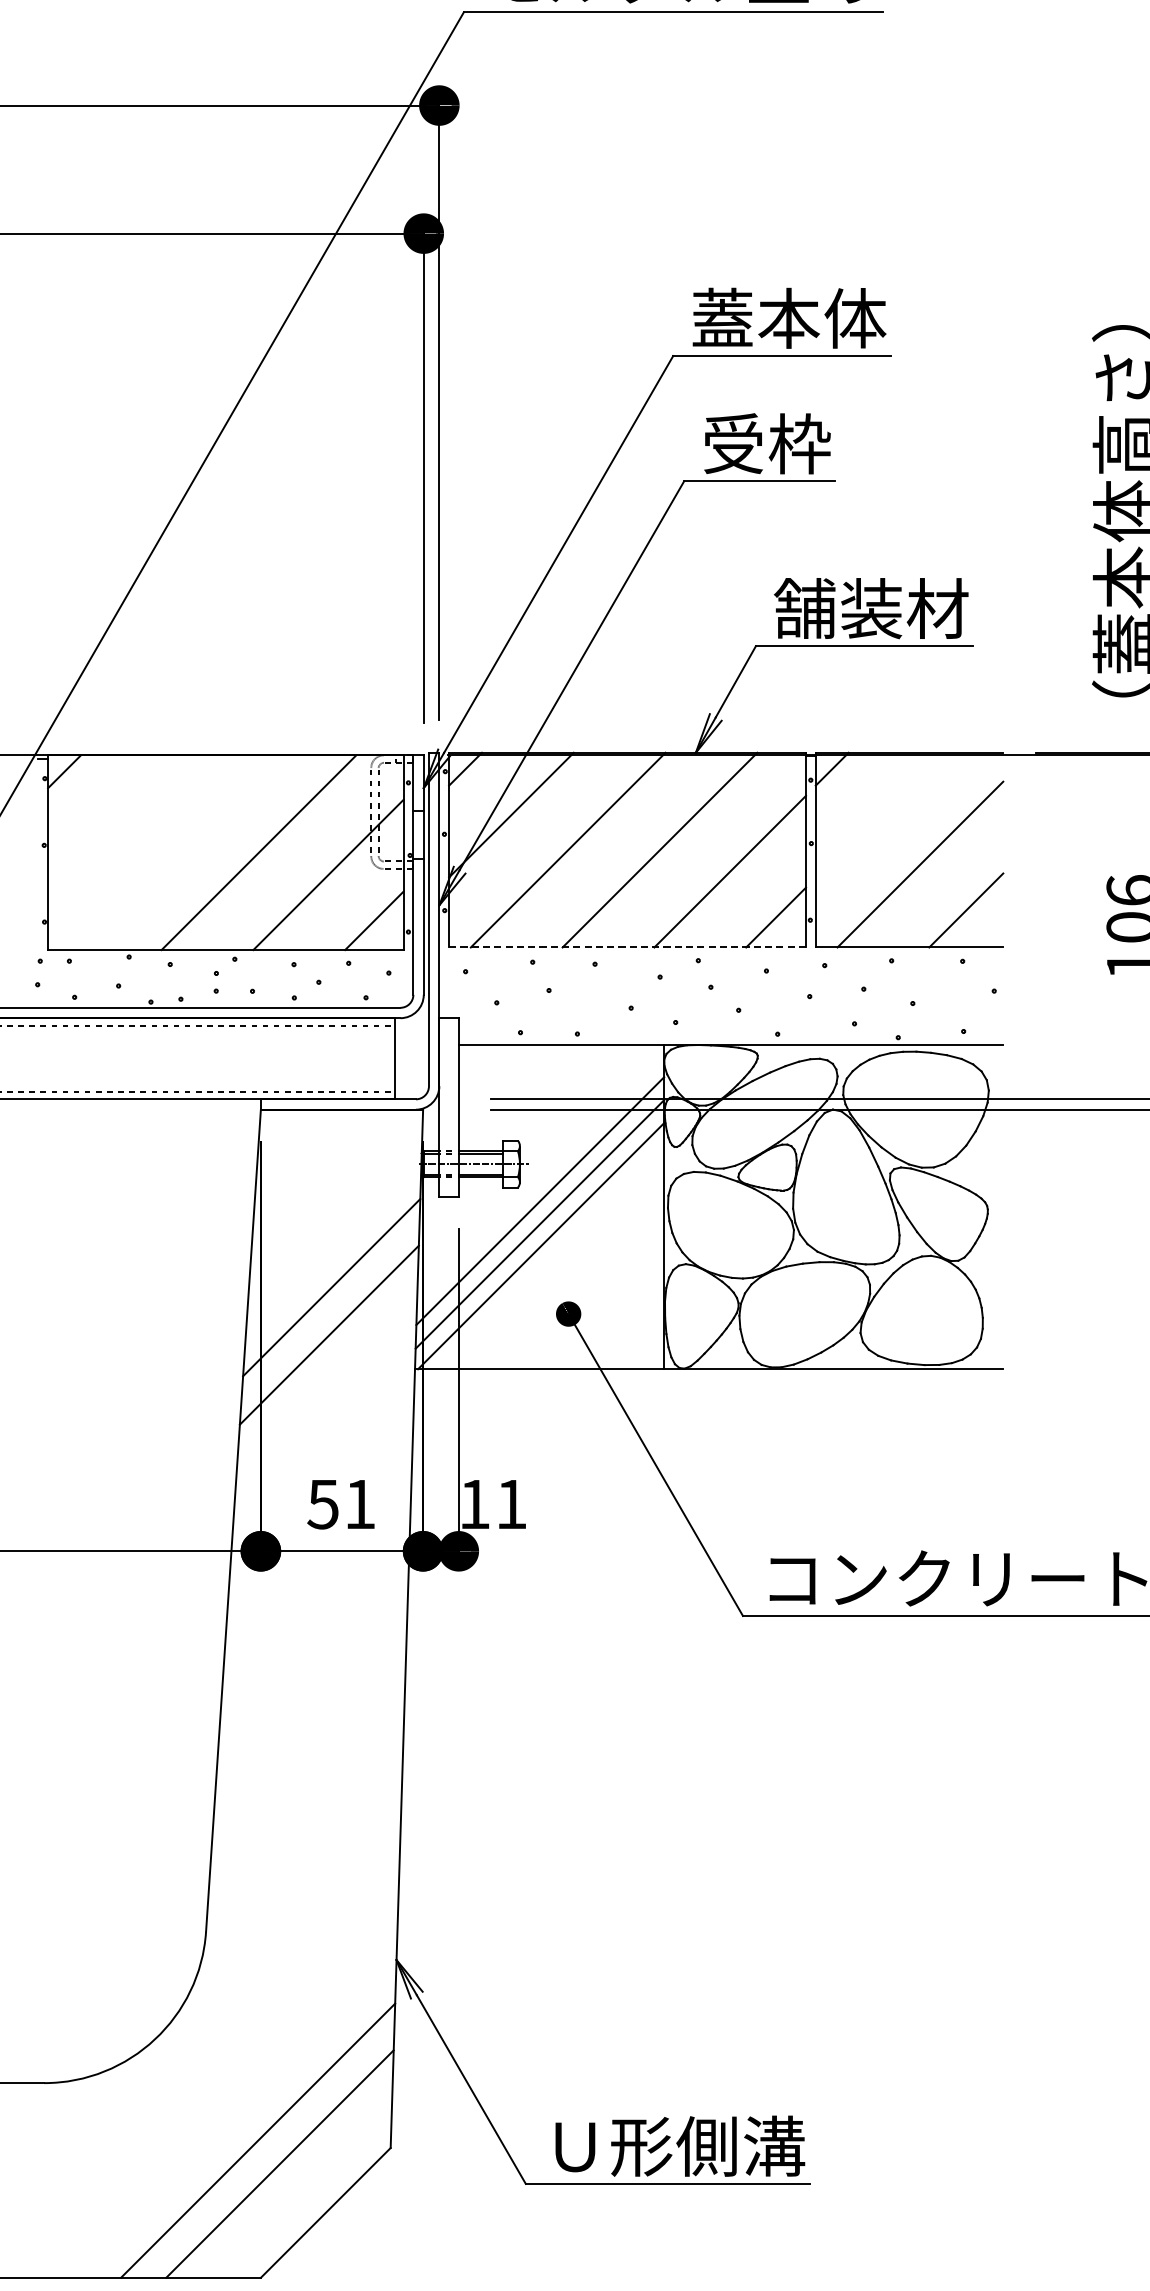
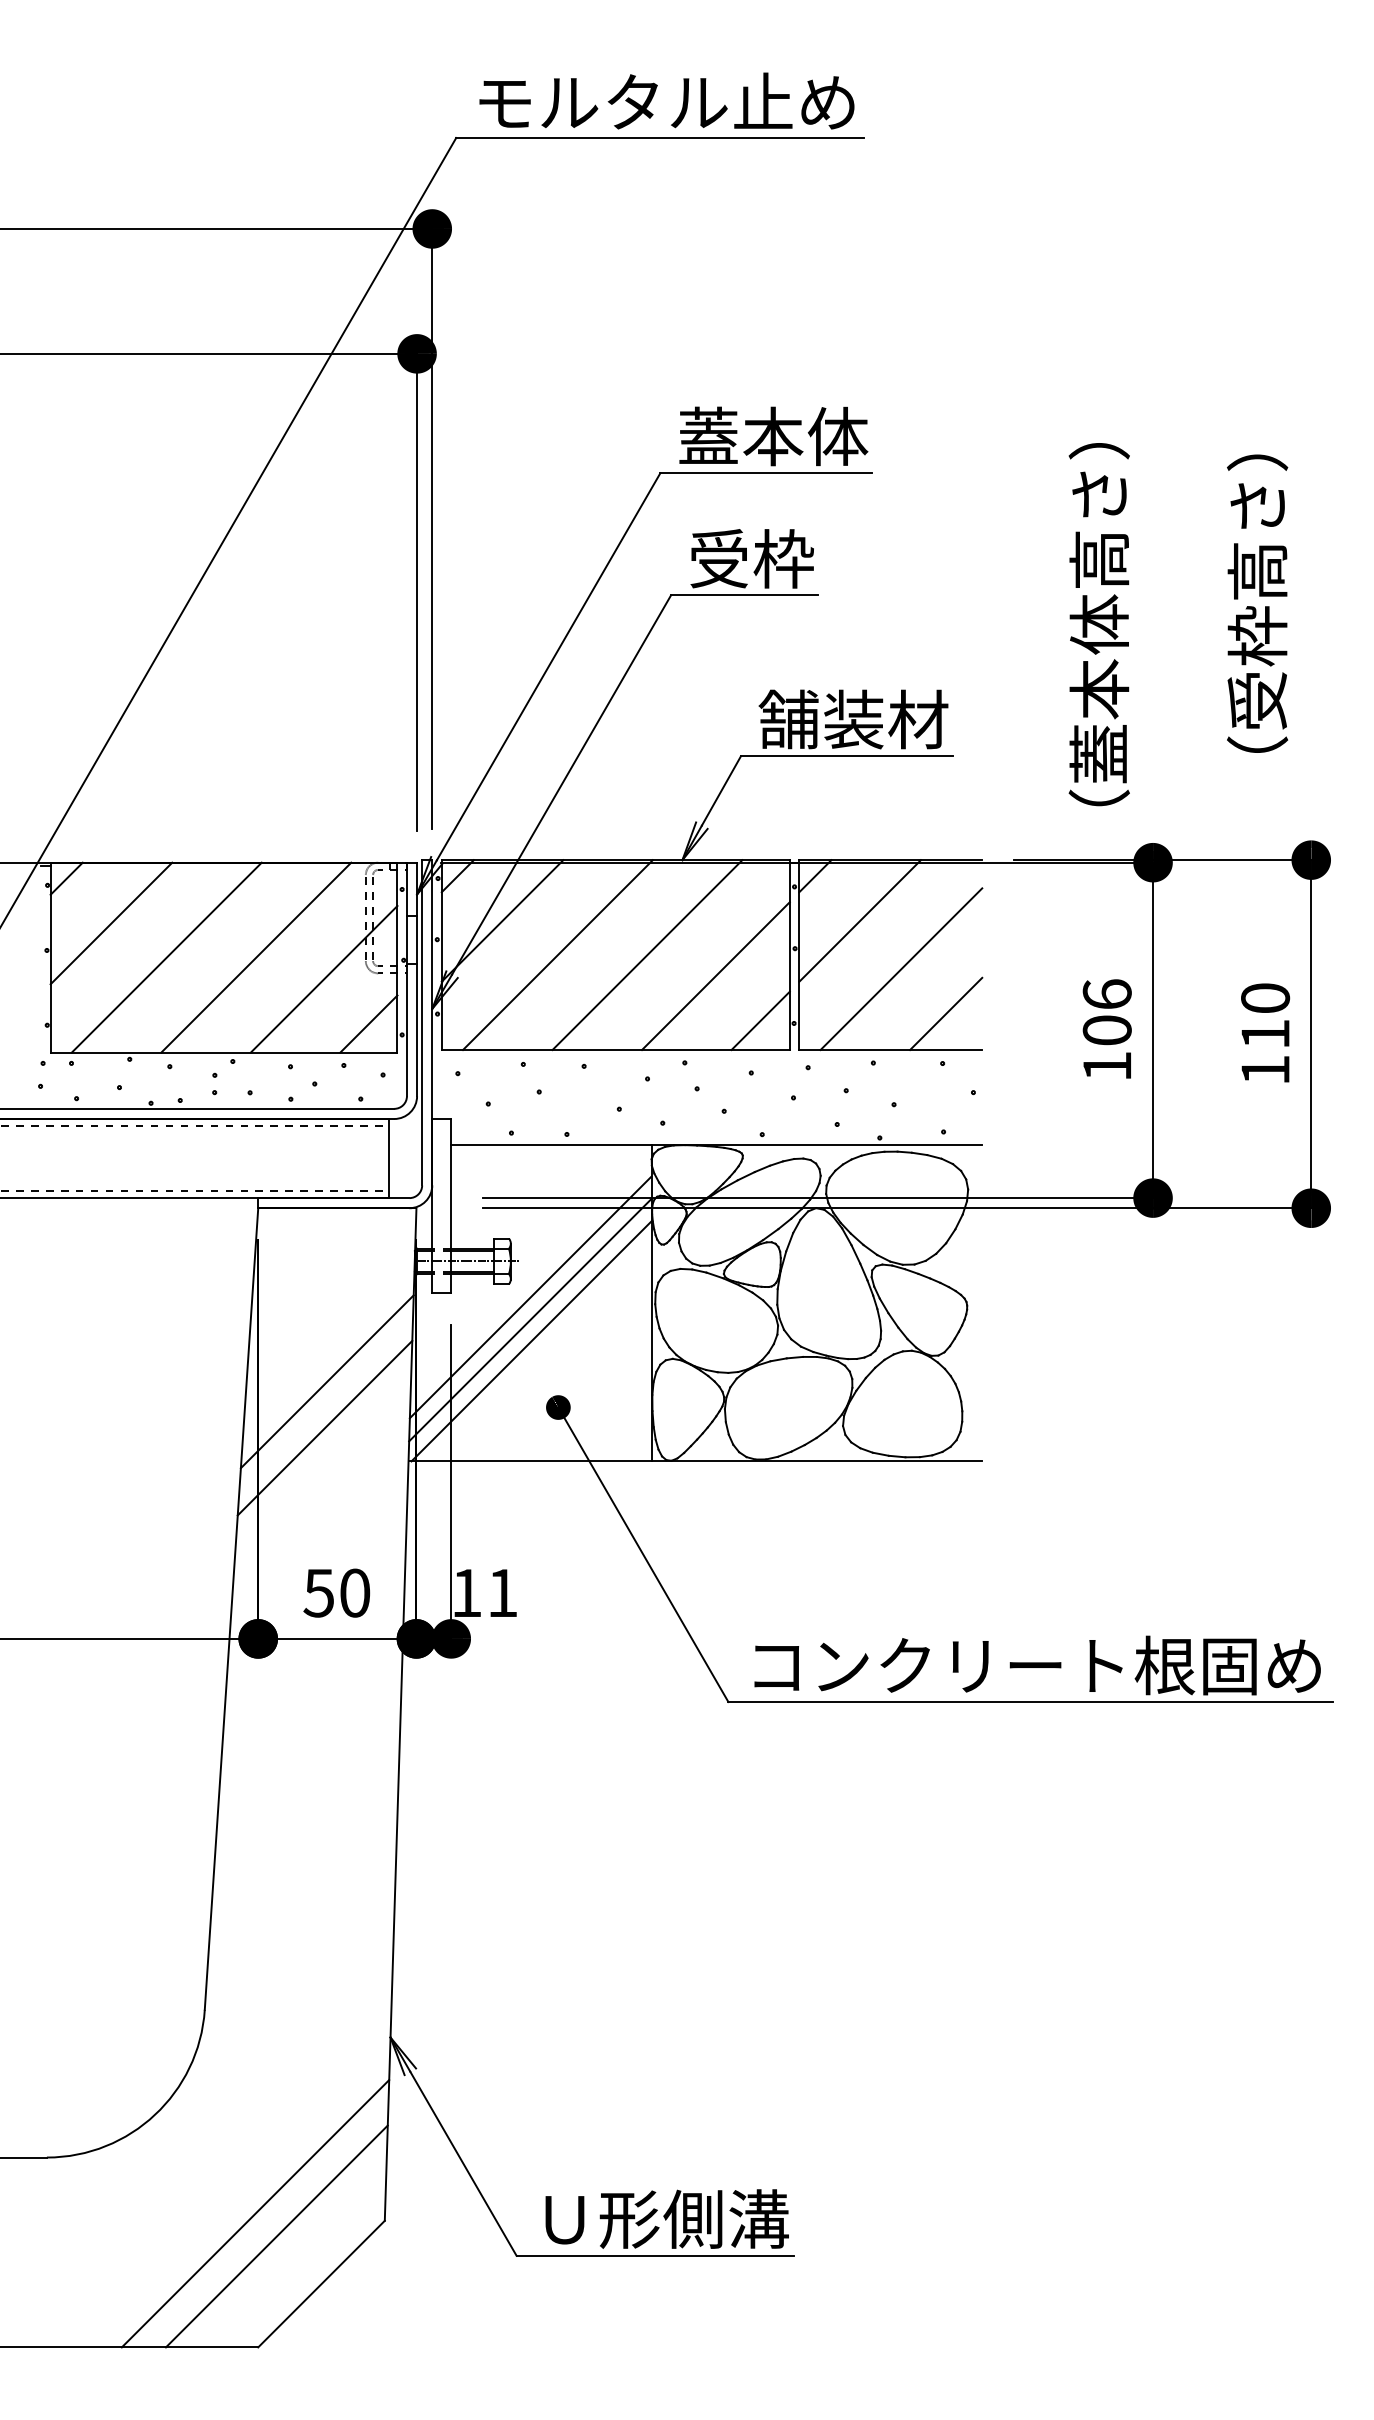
line: (877, 814) -> (859, 920), added
line: (110, 817) -> (111, 923), added
line: (166, 852) -> (166, 957), added
line: (627, 947) -> (615, 1050), dashed -> solid
text: (360, 1503) -> (355, 1592), 51 -> 50

